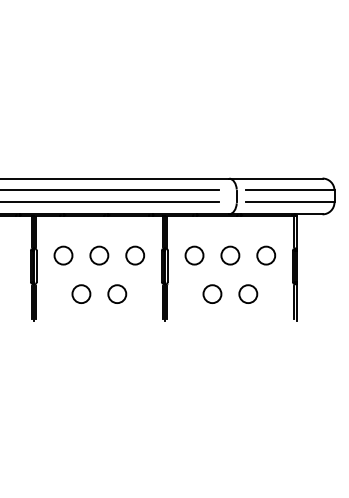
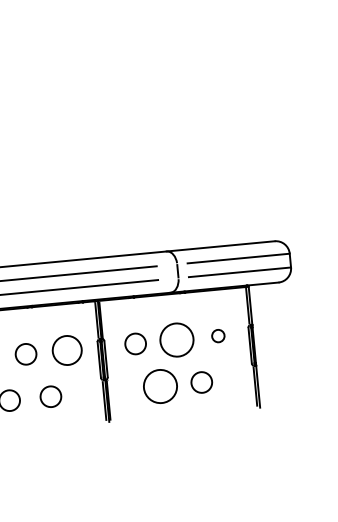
circle: (135, 255) -> (67, 350), size x1.4
circle: (230, 255) -> (177, 339), size x1.6
circle: (266, 255) -> (218, 335), size x0.6
circle: (212, 293) -> (160, 385), size x1.6

